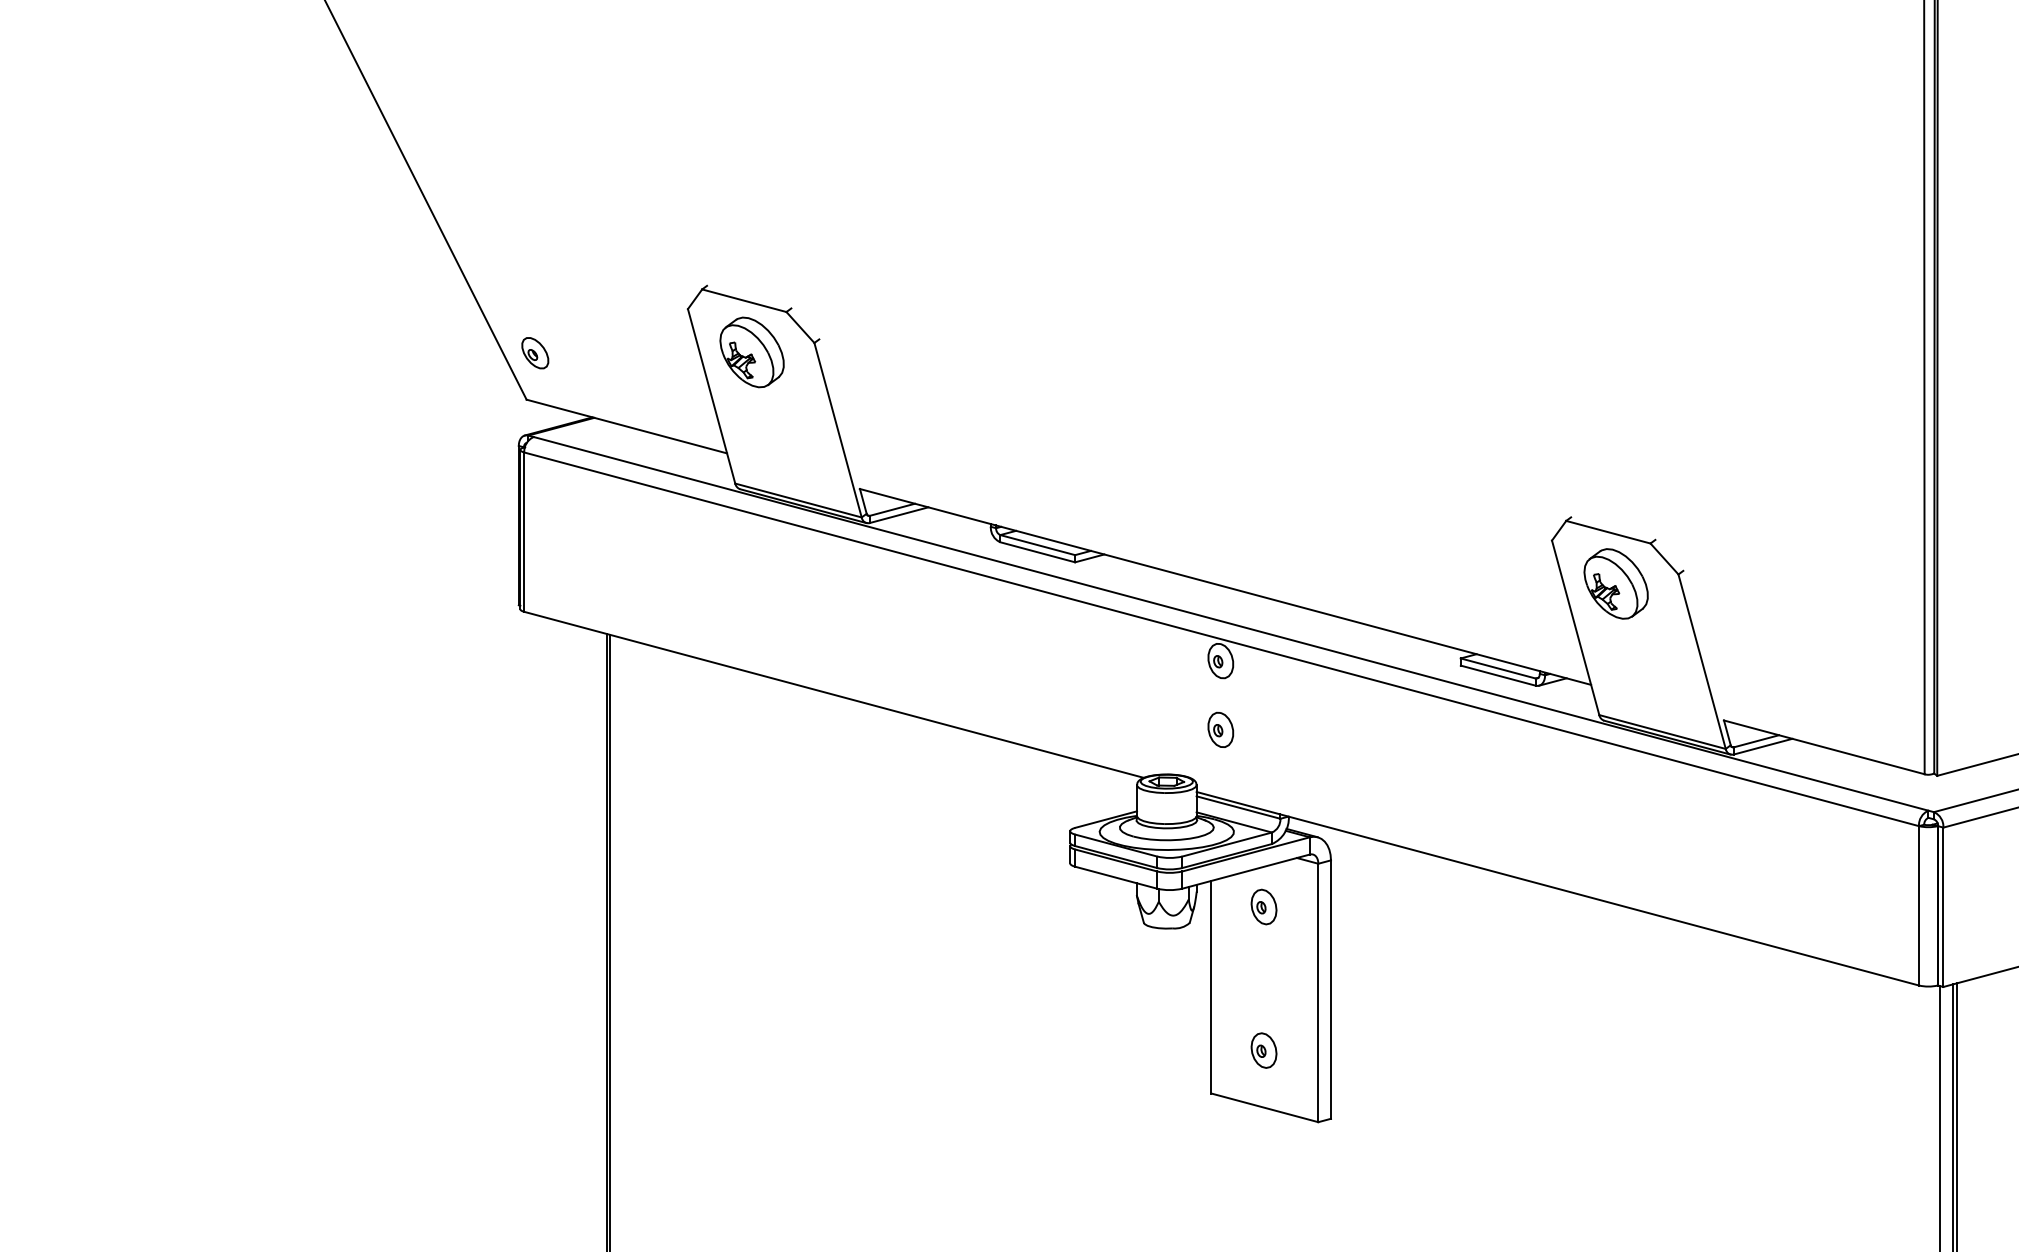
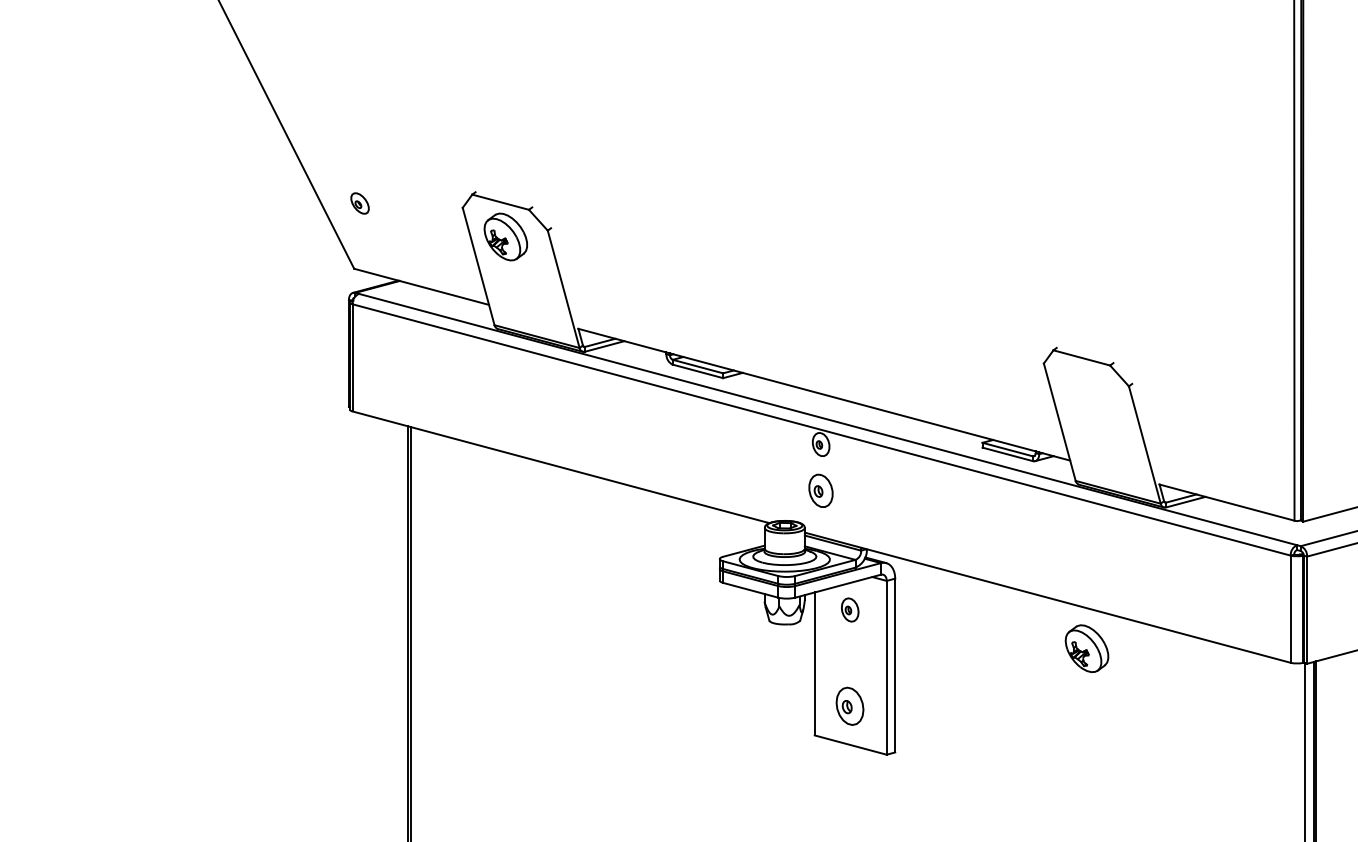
part: (534, 353) -> (359, 203), moved
part: (1615, 583) -> (1086, 648), moved
part: (1221, 729) -> (821, 490), size x1.4
part: (1264, 1050) -> (850, 706), size x1.6

